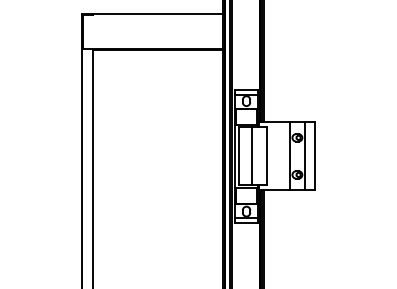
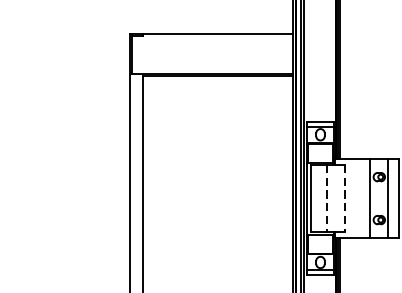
line: (252, 156) -> (327, 198), solid -> dashed
line: (267, 156) -> (344, 198), solid -> dashed

